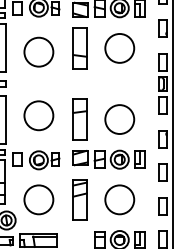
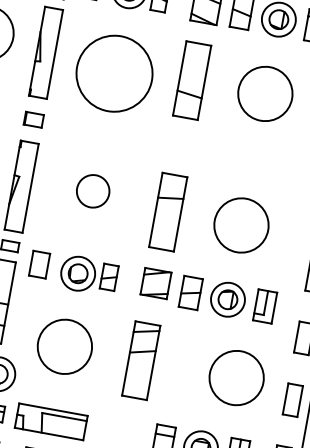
circle: (38, 51) -> (114, 72), size x1.4
circle: (38, 115) -> (92, 190), size x0.6
circle: (119, 199) -> (236, 377), moved

